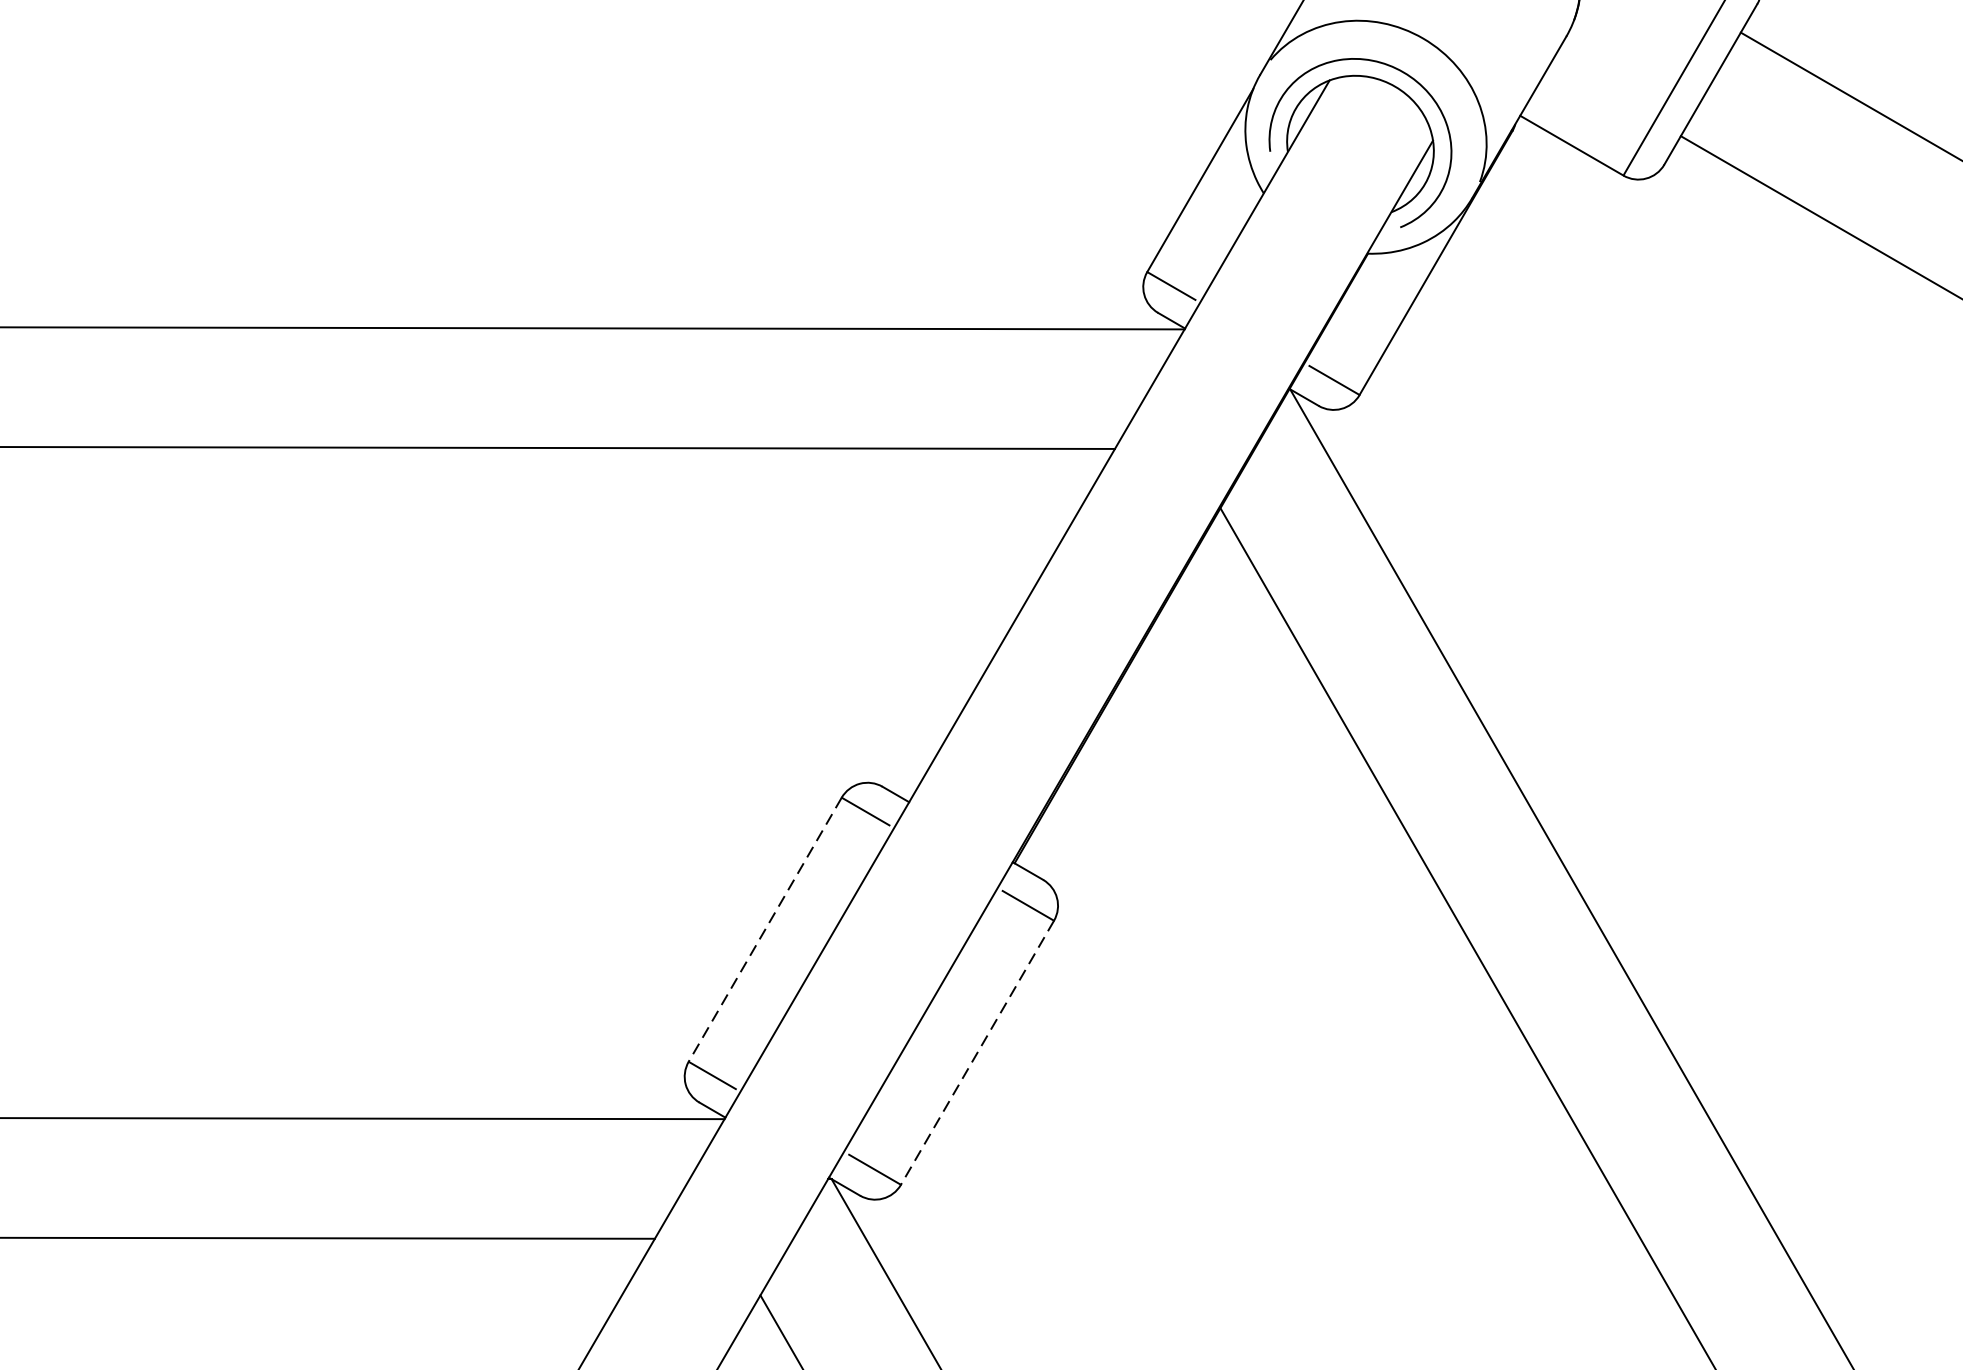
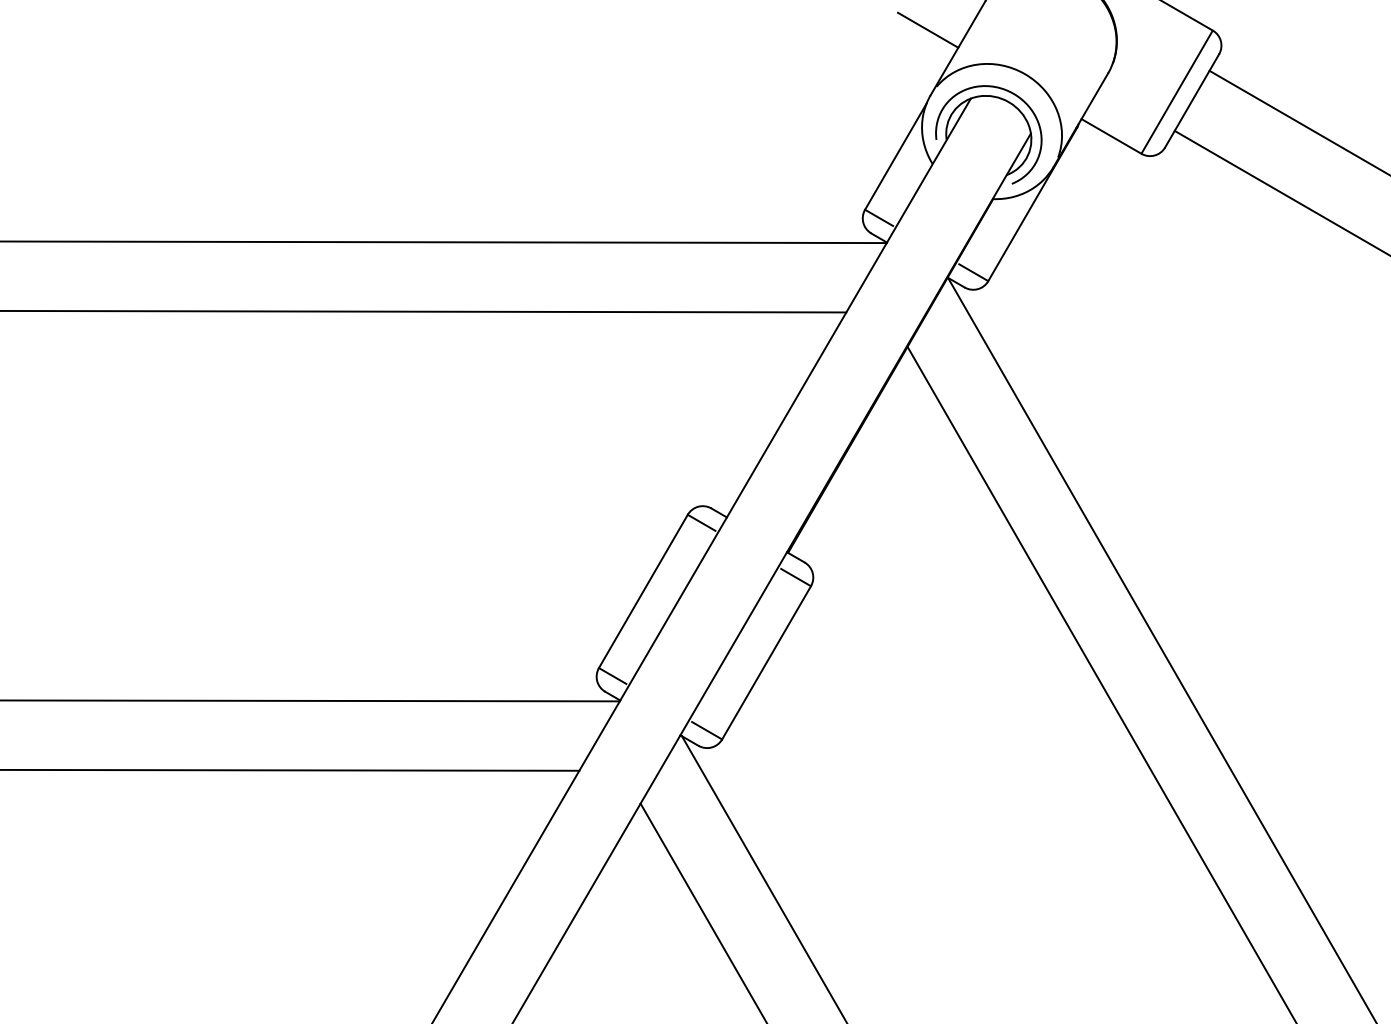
line: (765, 929) -> (643, 591), dashed -> solid
line: (977, 1052) -> (766, 662), dashed -> solid

